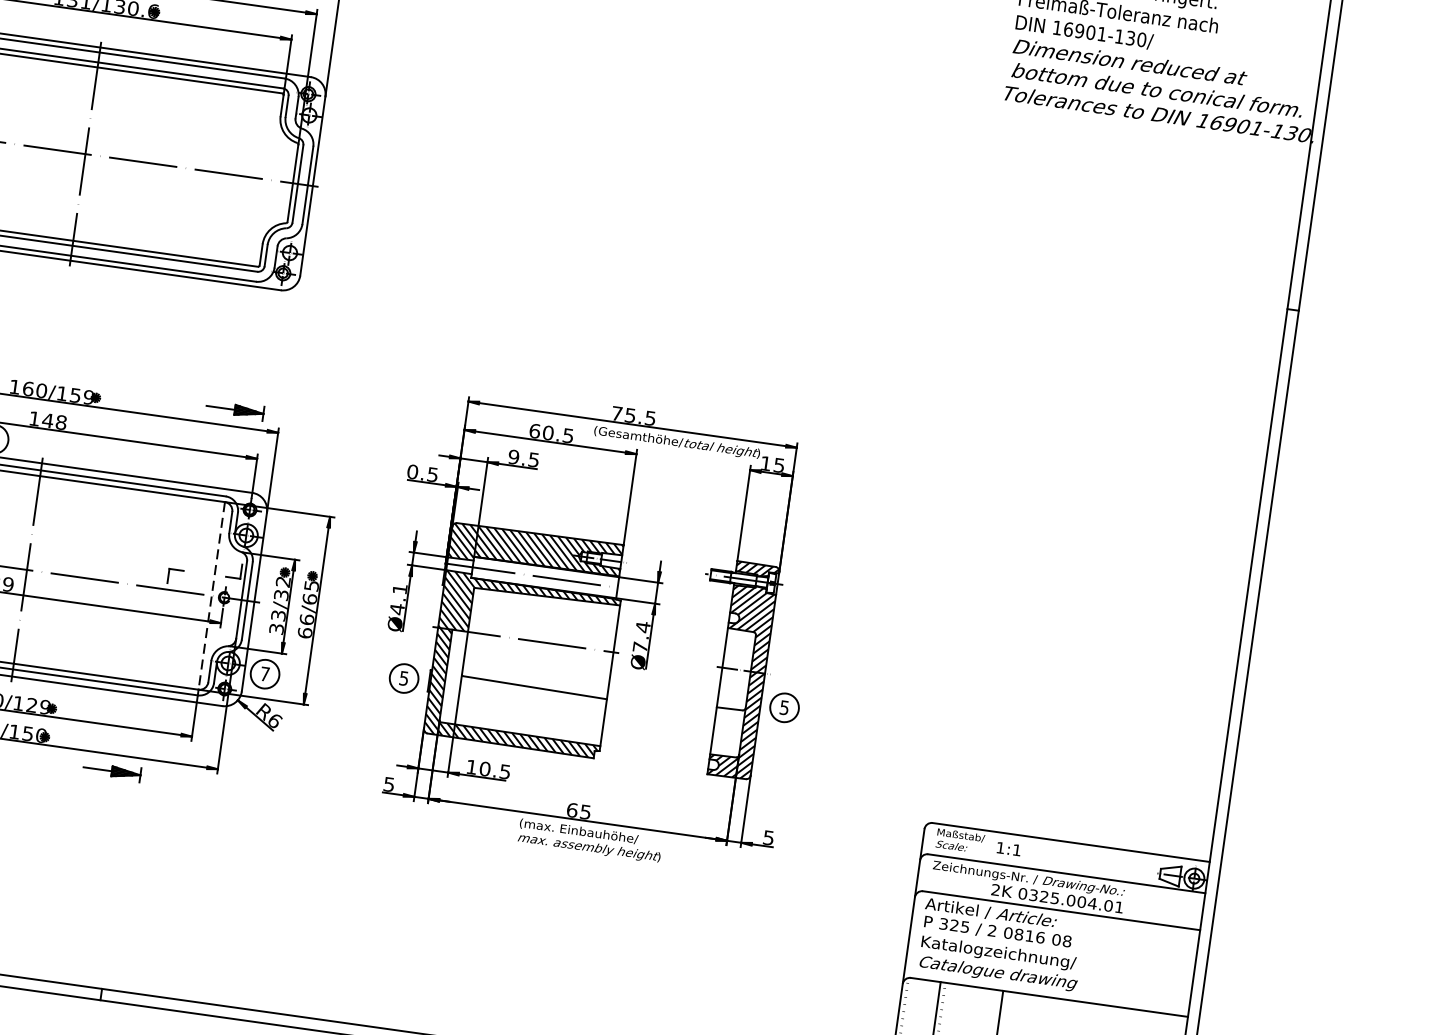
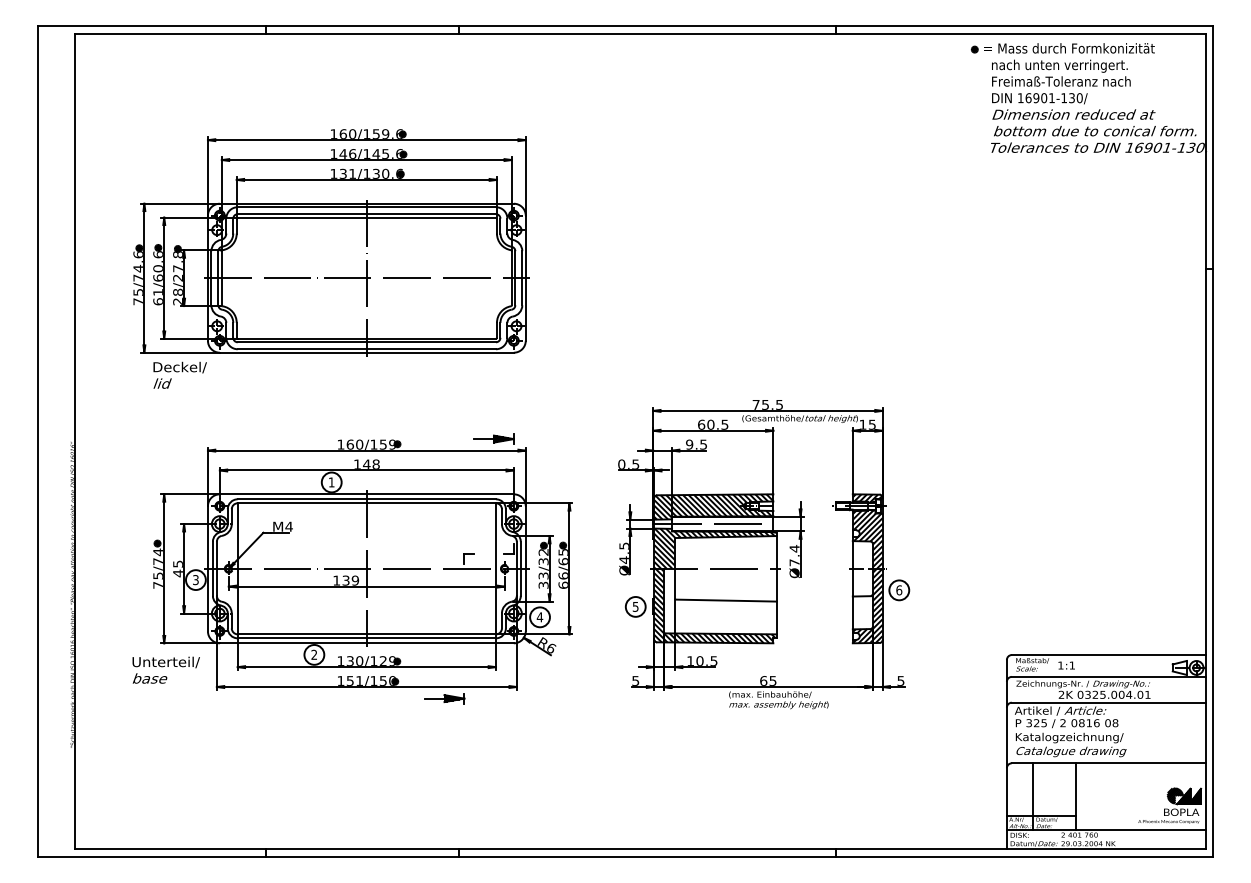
text: (398, 588) -> (623, 545), Ø4.1 -> Ø4.5
line: (211, 595) -> (495, 568), dashed -> solid
text: (264, 674) -> (539, 617), 7 -> 4
text: (784, 708) -> (899, 590), 5 -> 6

